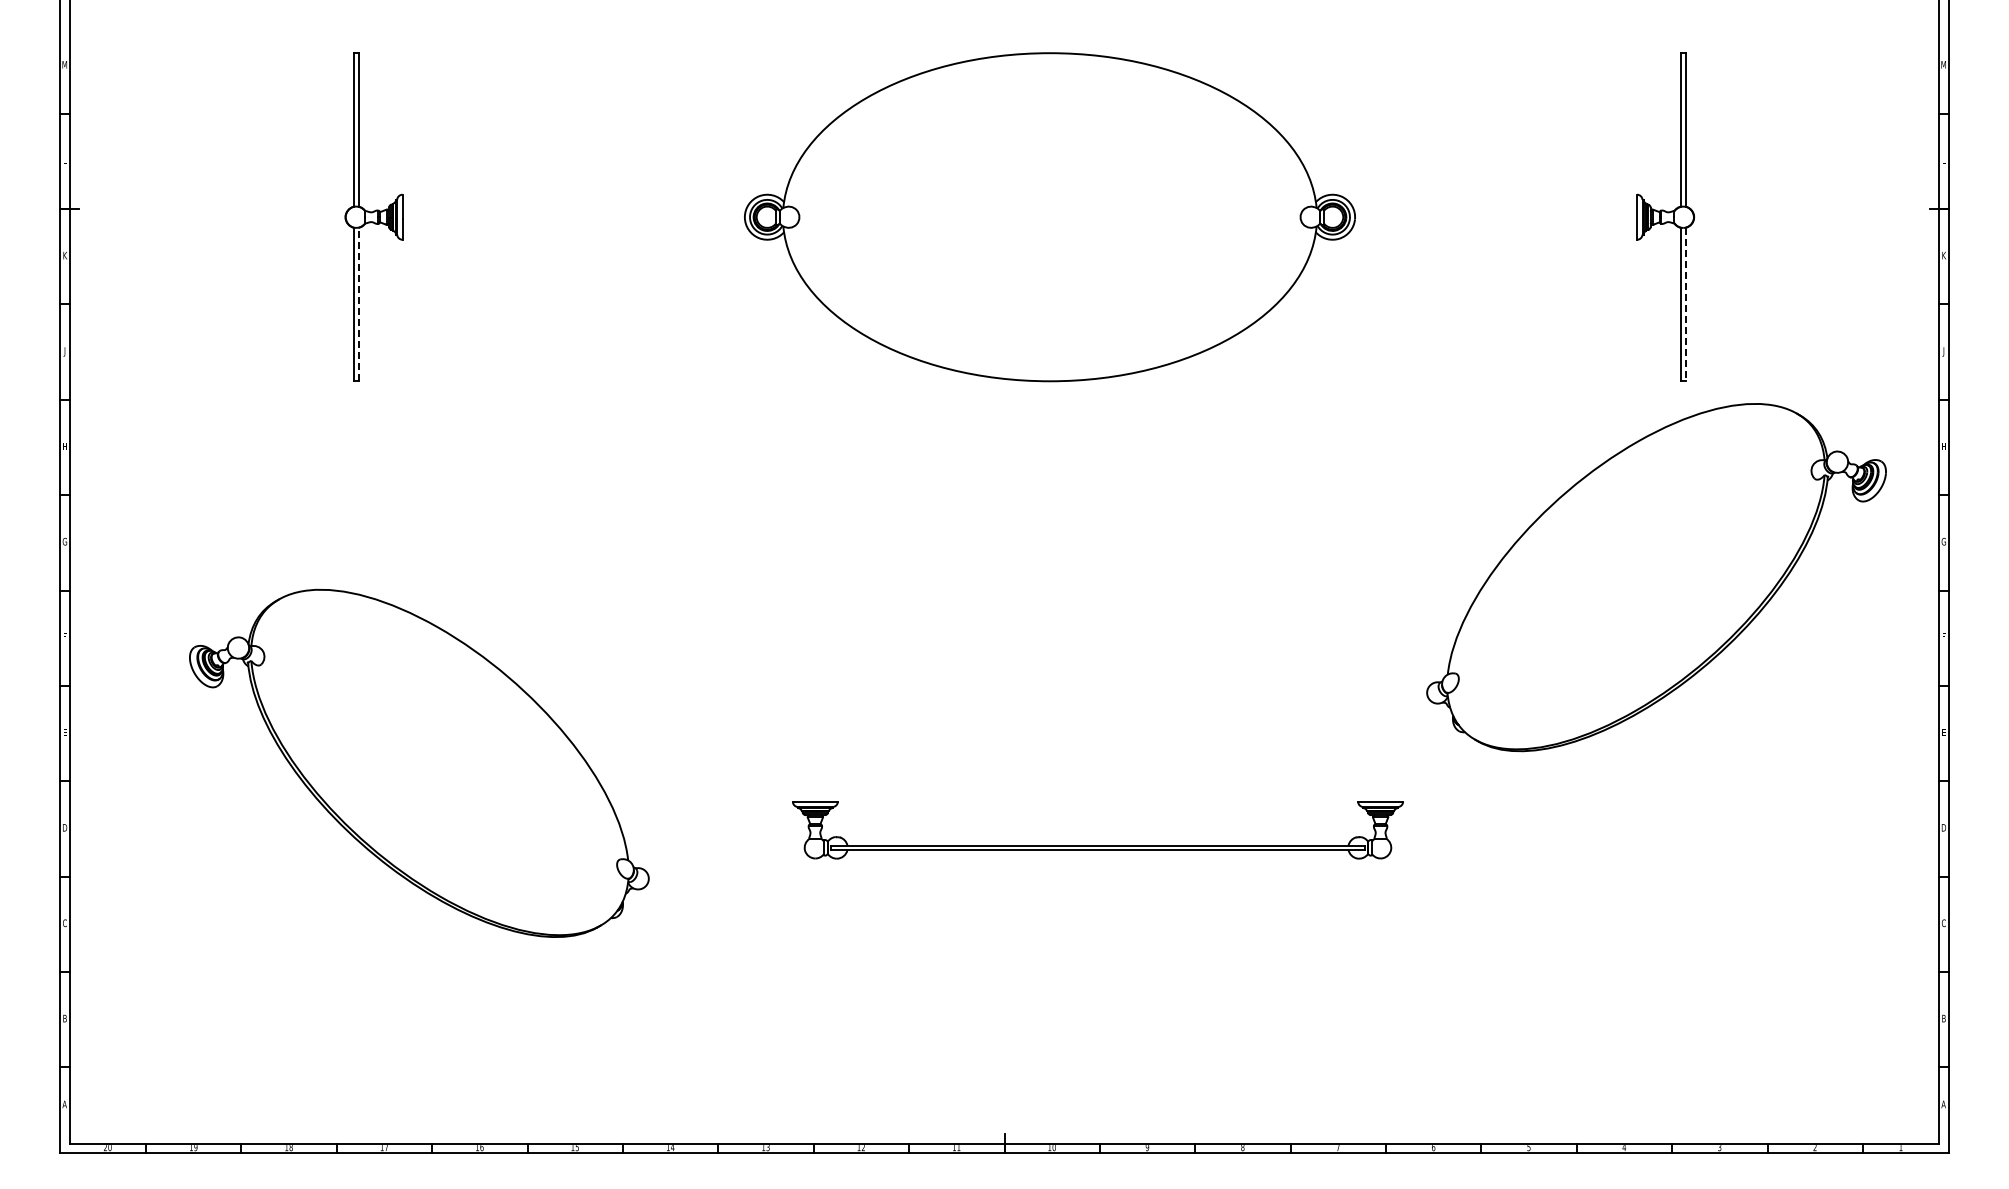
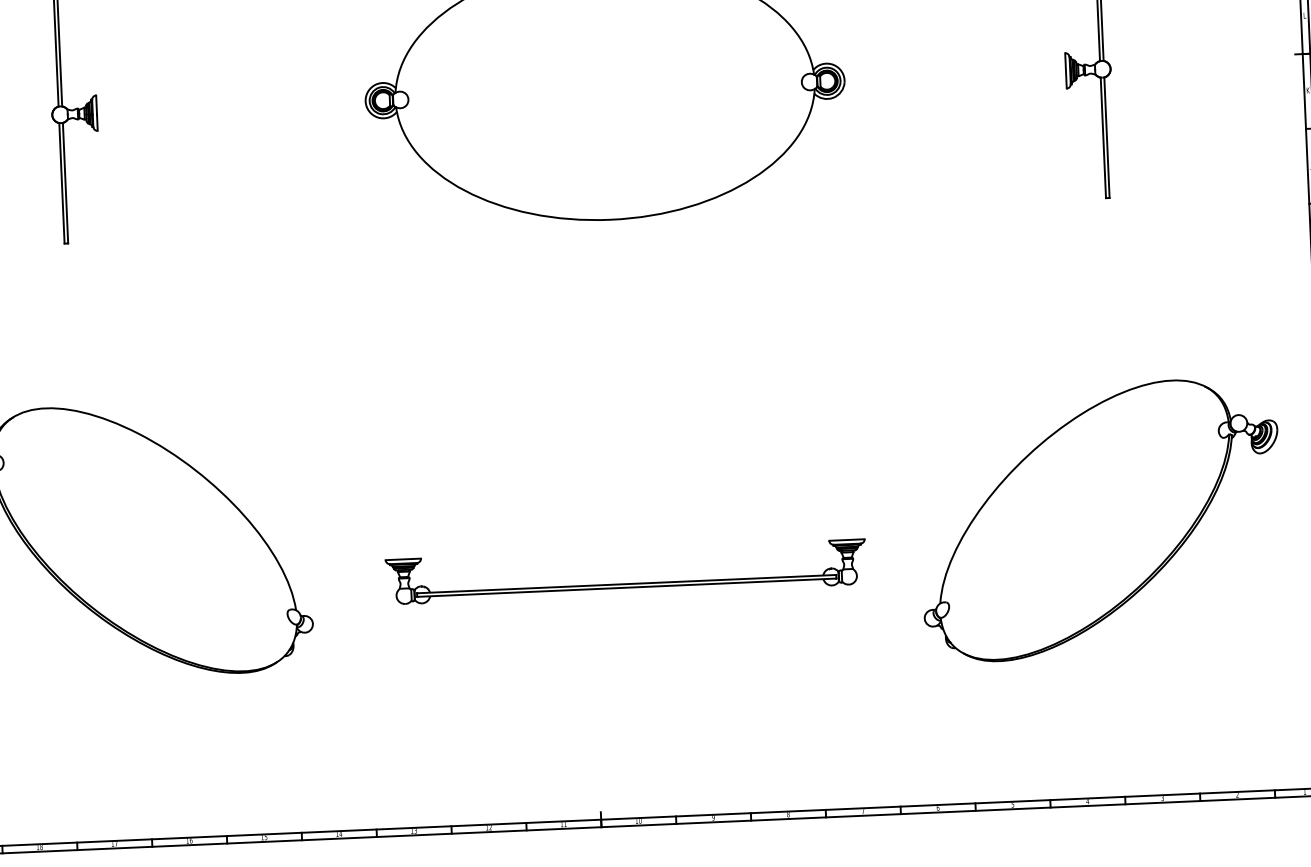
line: (358, 304) -> (65, 183), dashed -> solid
line: (1685, 304) -> (1106, 137), dashed -> solid
part: (1656, 577) -> (1100, 520), moved
part: (1097, 845) -> (626, 584), moved

